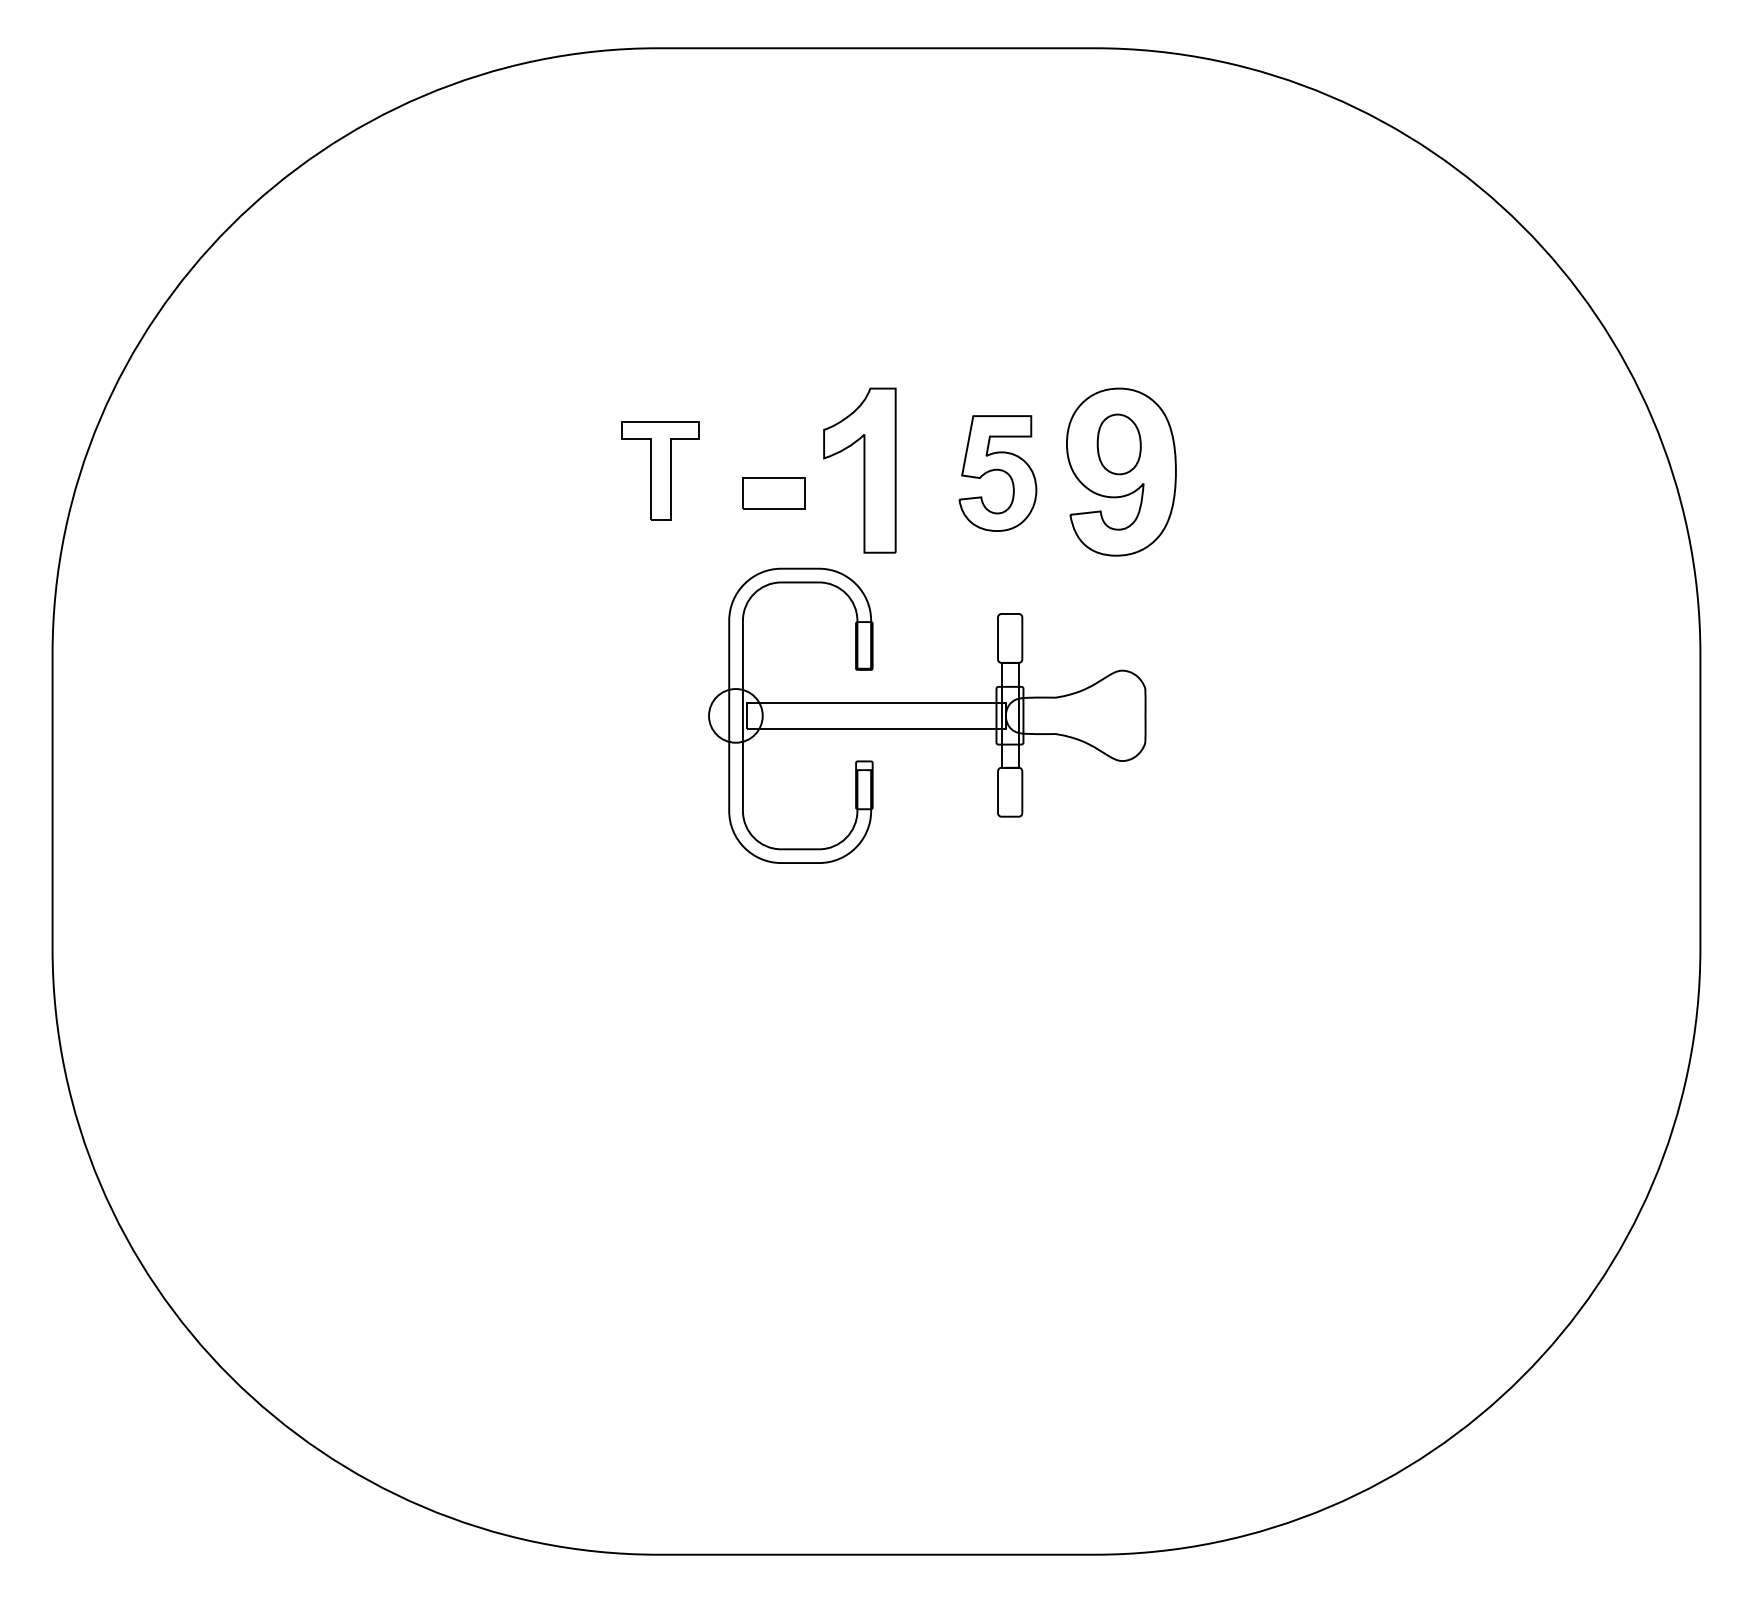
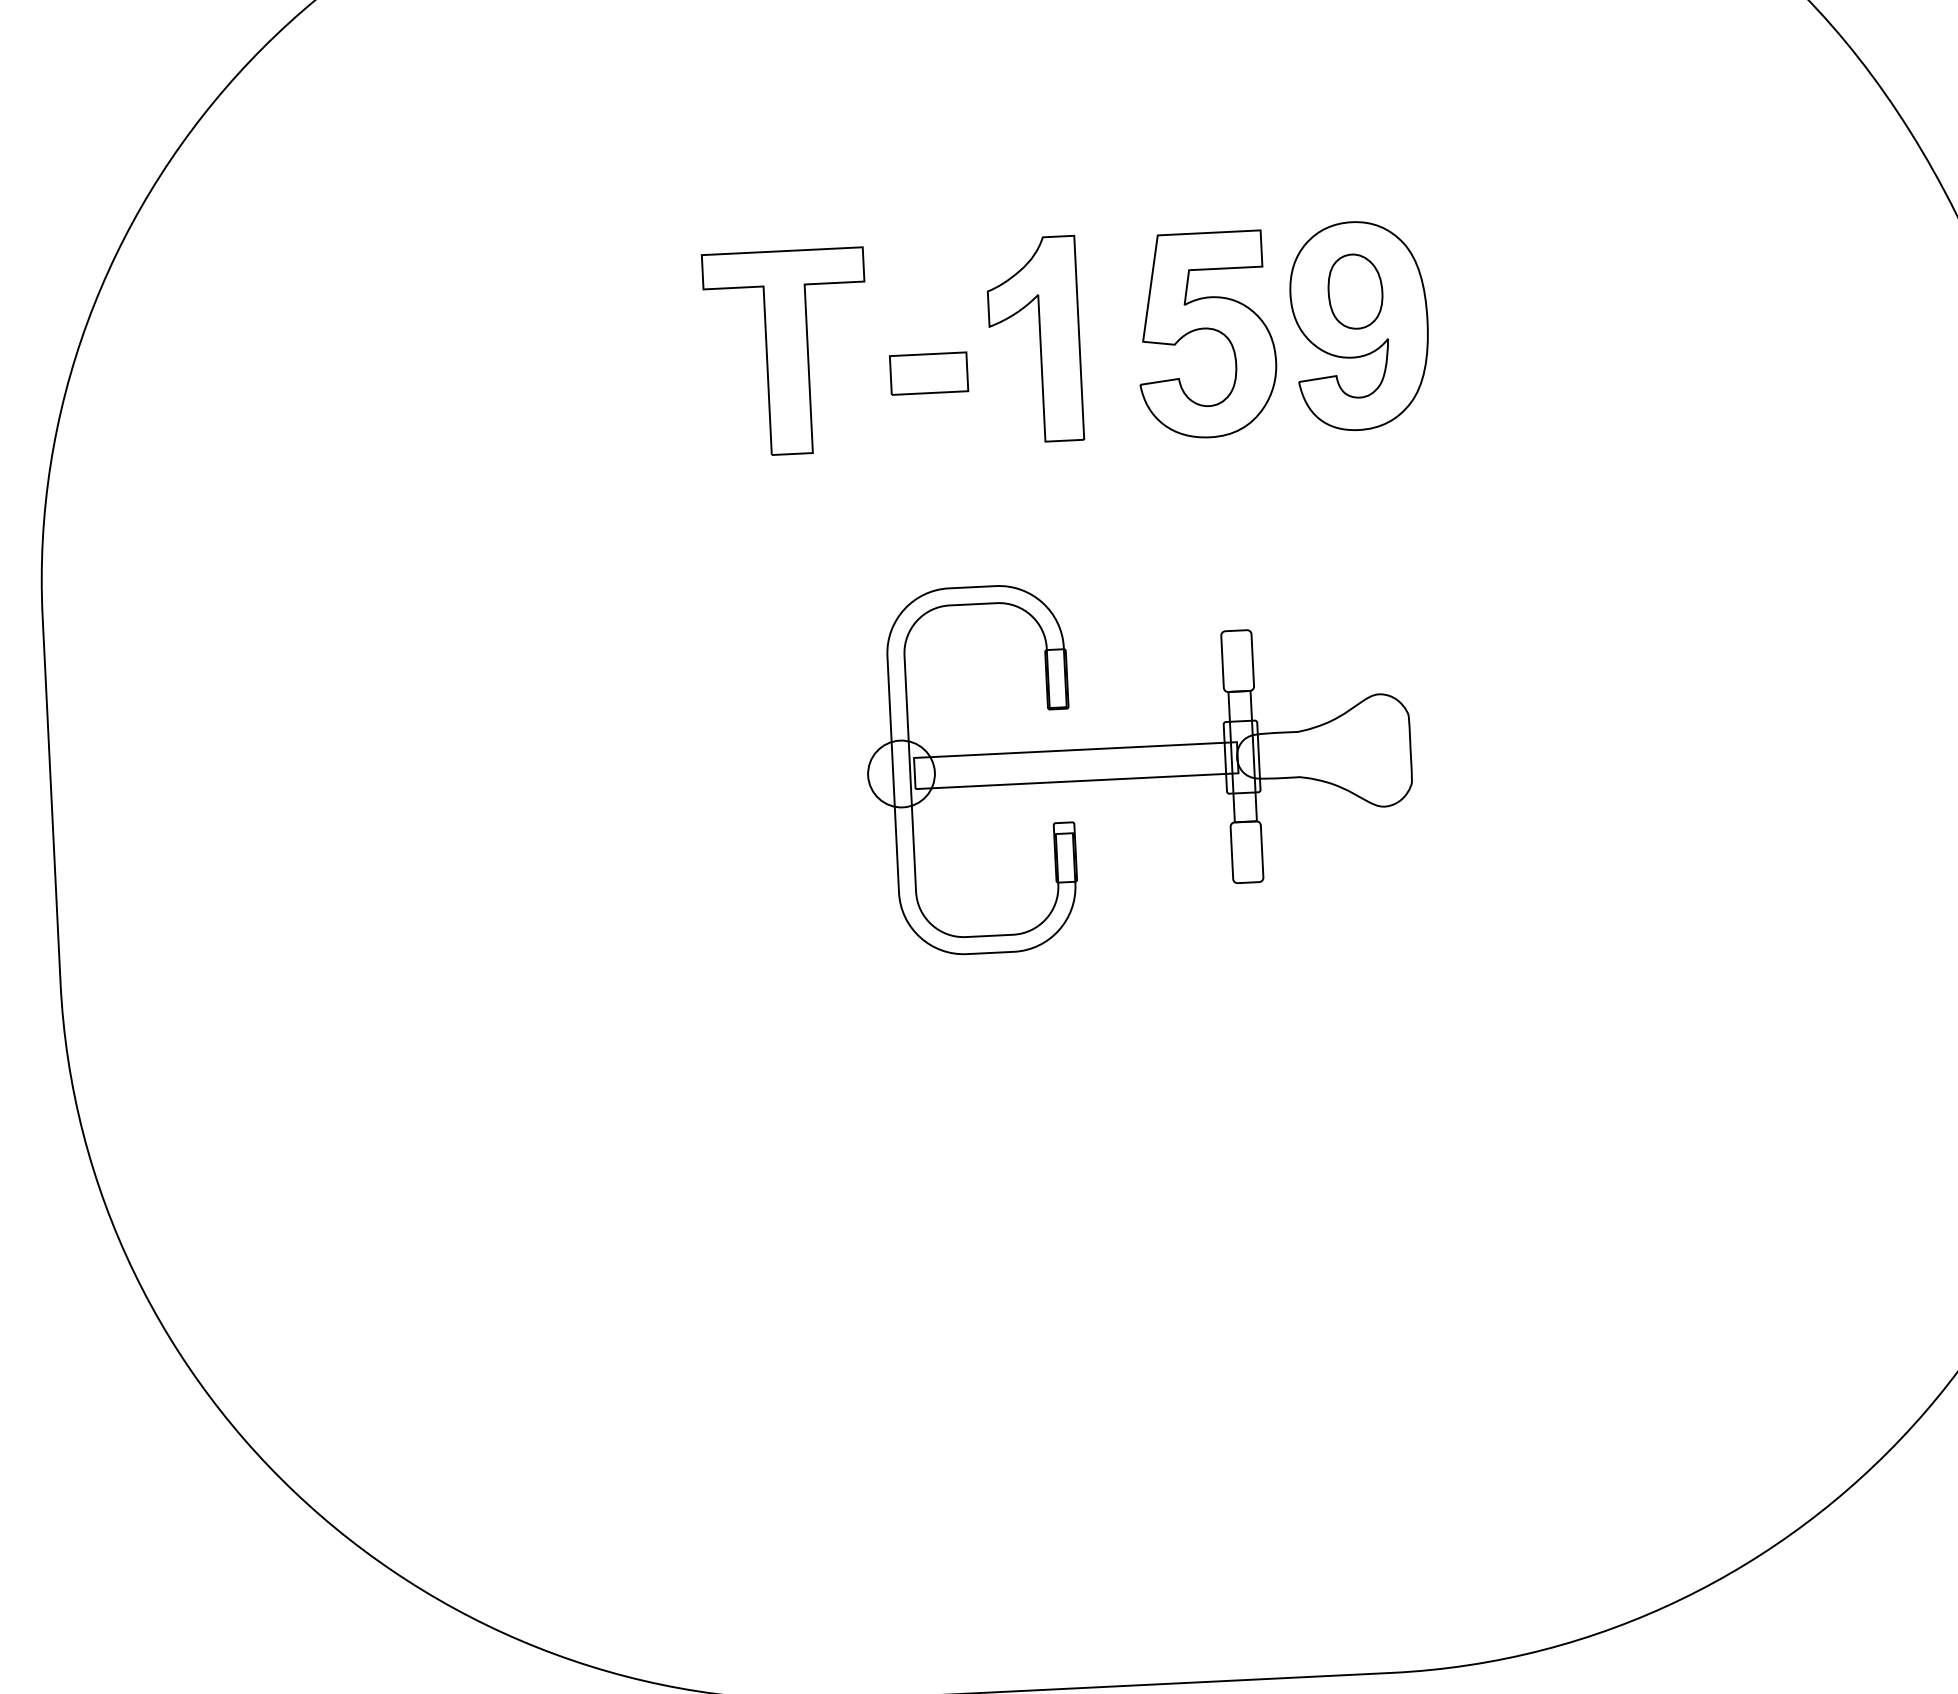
part: (660, 471) -> (787, 353), size x1.67
part: (997, 473) -> (1205, 335), size x1.43
part: (927, 715) -> (1139, 761), moved

